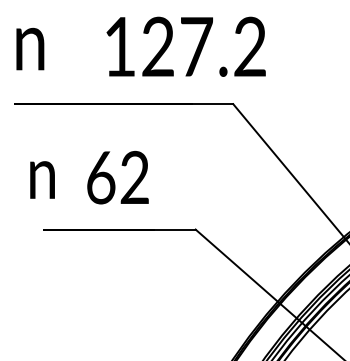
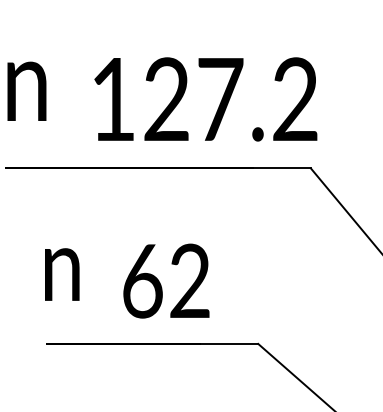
text: (185, 46) -> (204, 98), moved
text: (117, 177) -> (165, 280), moved
text: (42, 179) -> (62, 273), moved

